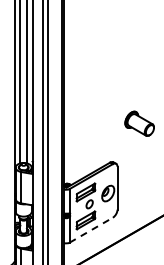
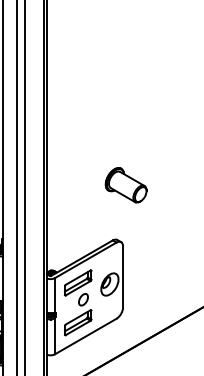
part: (139, 123) -> (125, 184), moved
line: (91, 230) -> (86, 336), dashed -> solid

